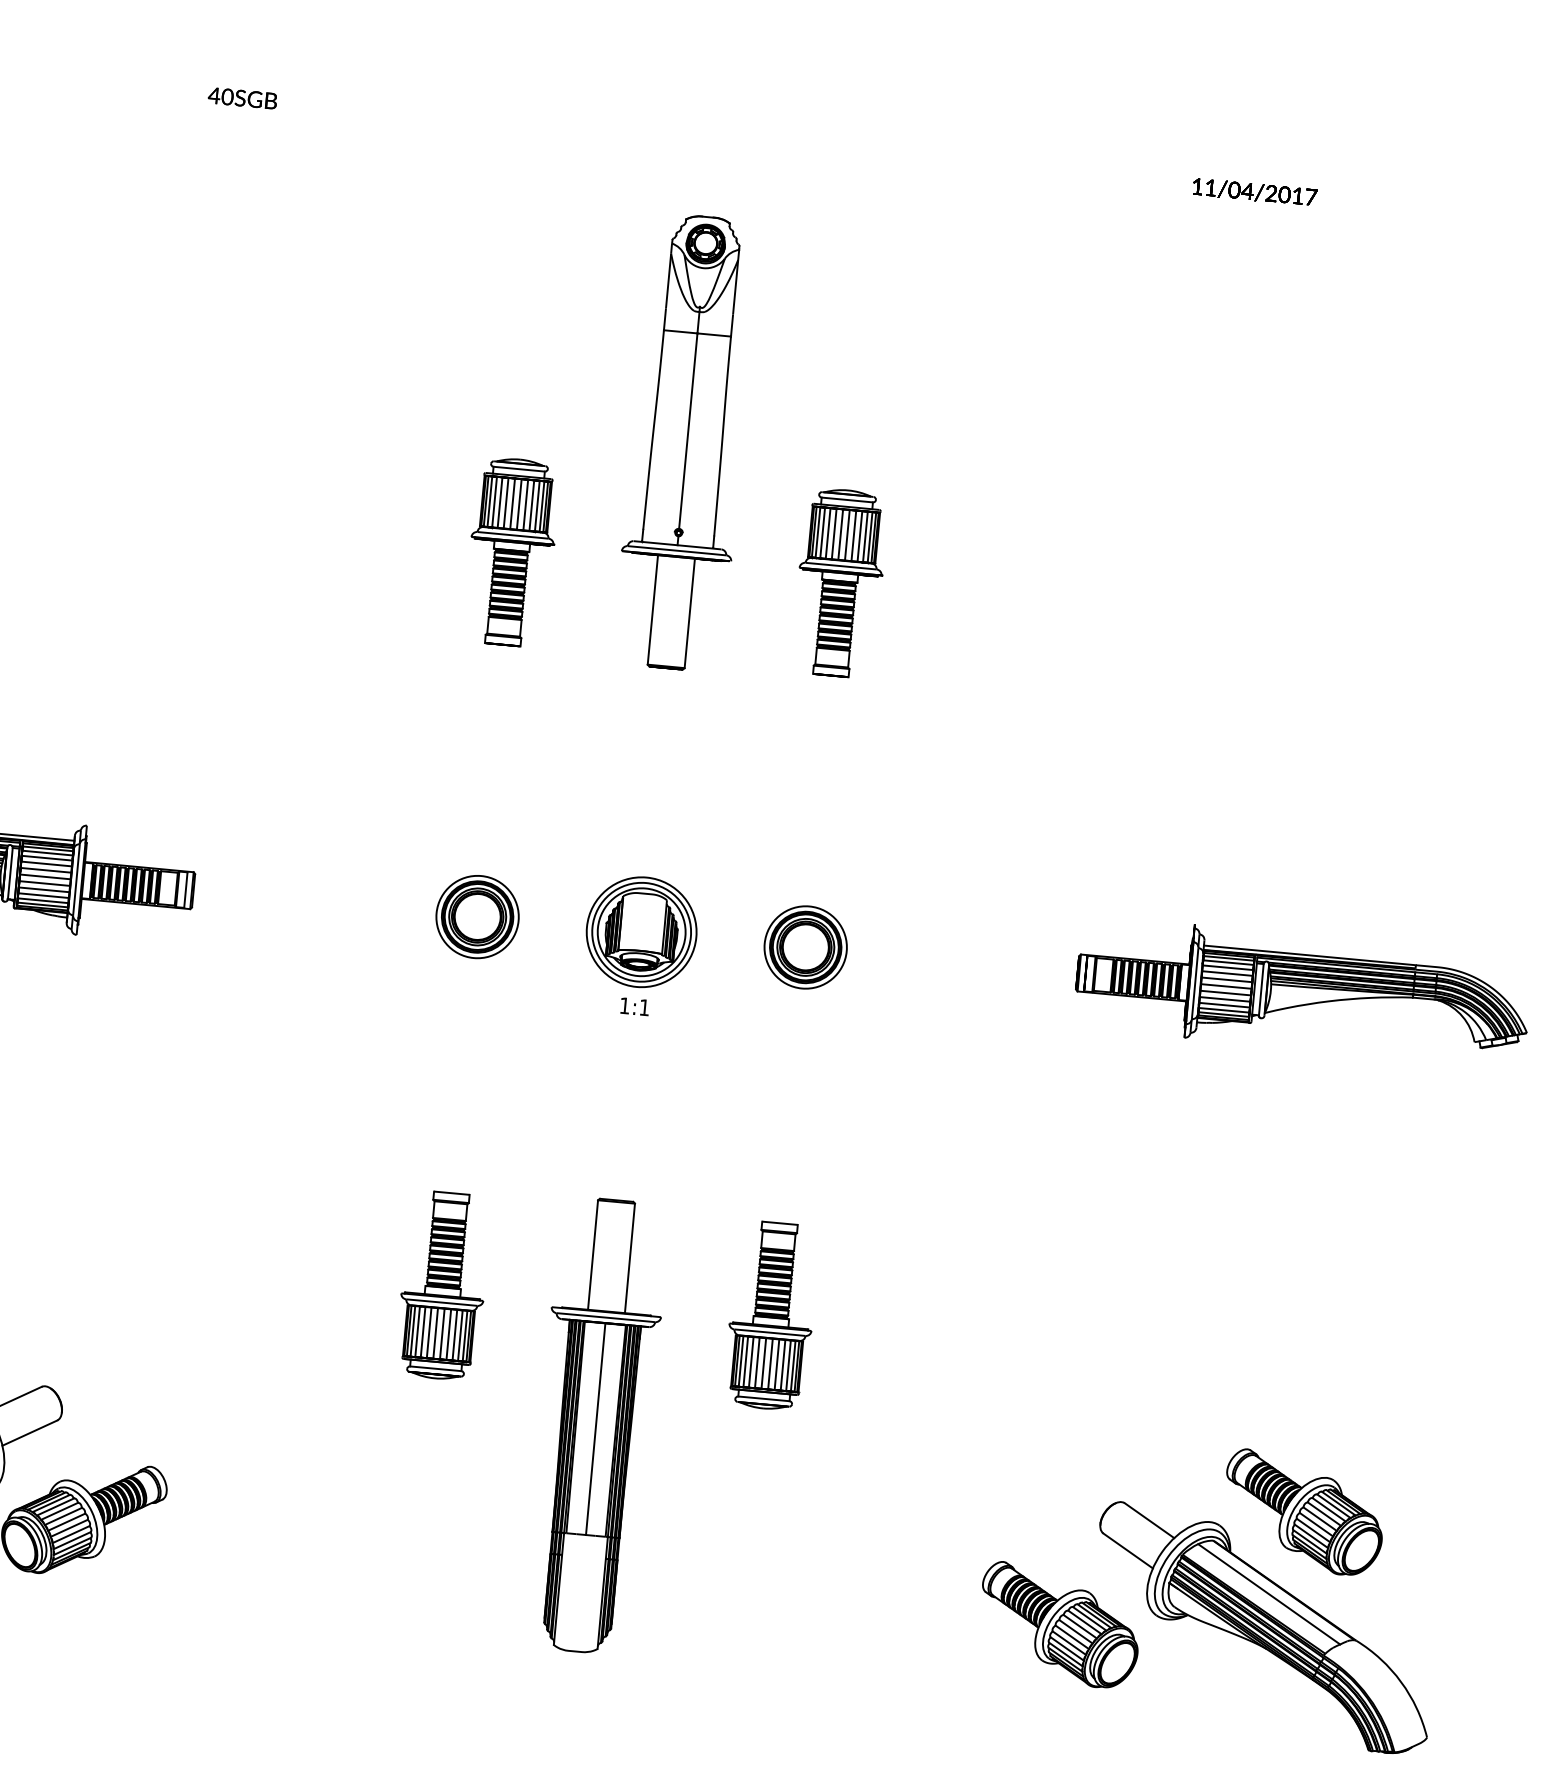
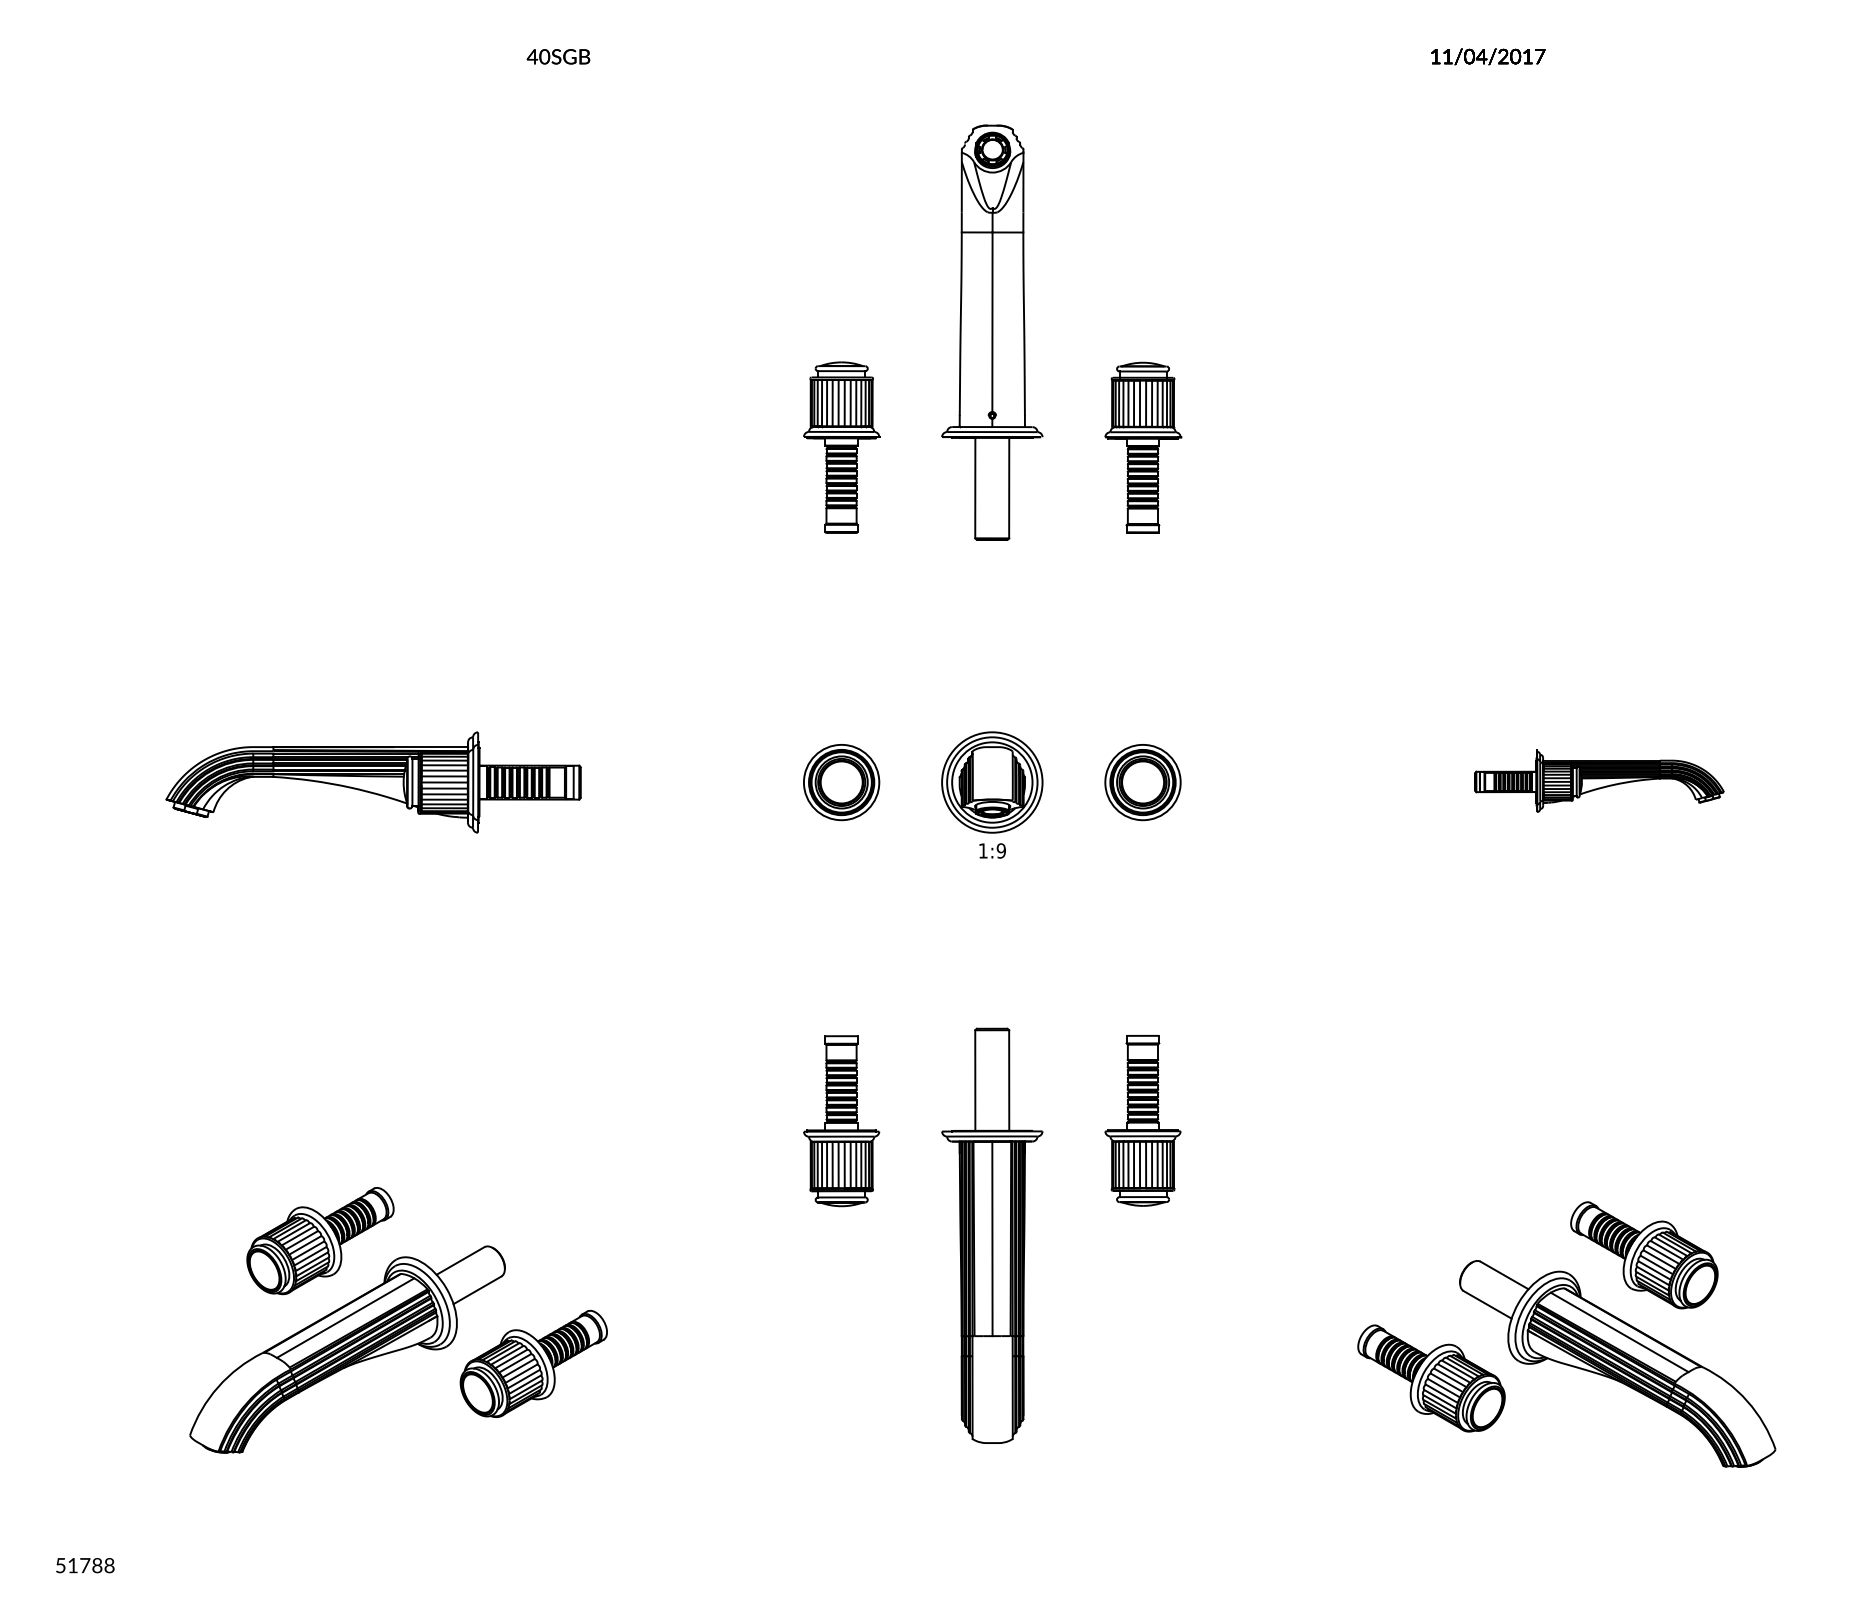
part: (1302, 991) -> (1599, 780), size x0.6
text: (643, 1007) -> (1000, 850), 1:1 -> 1:9

